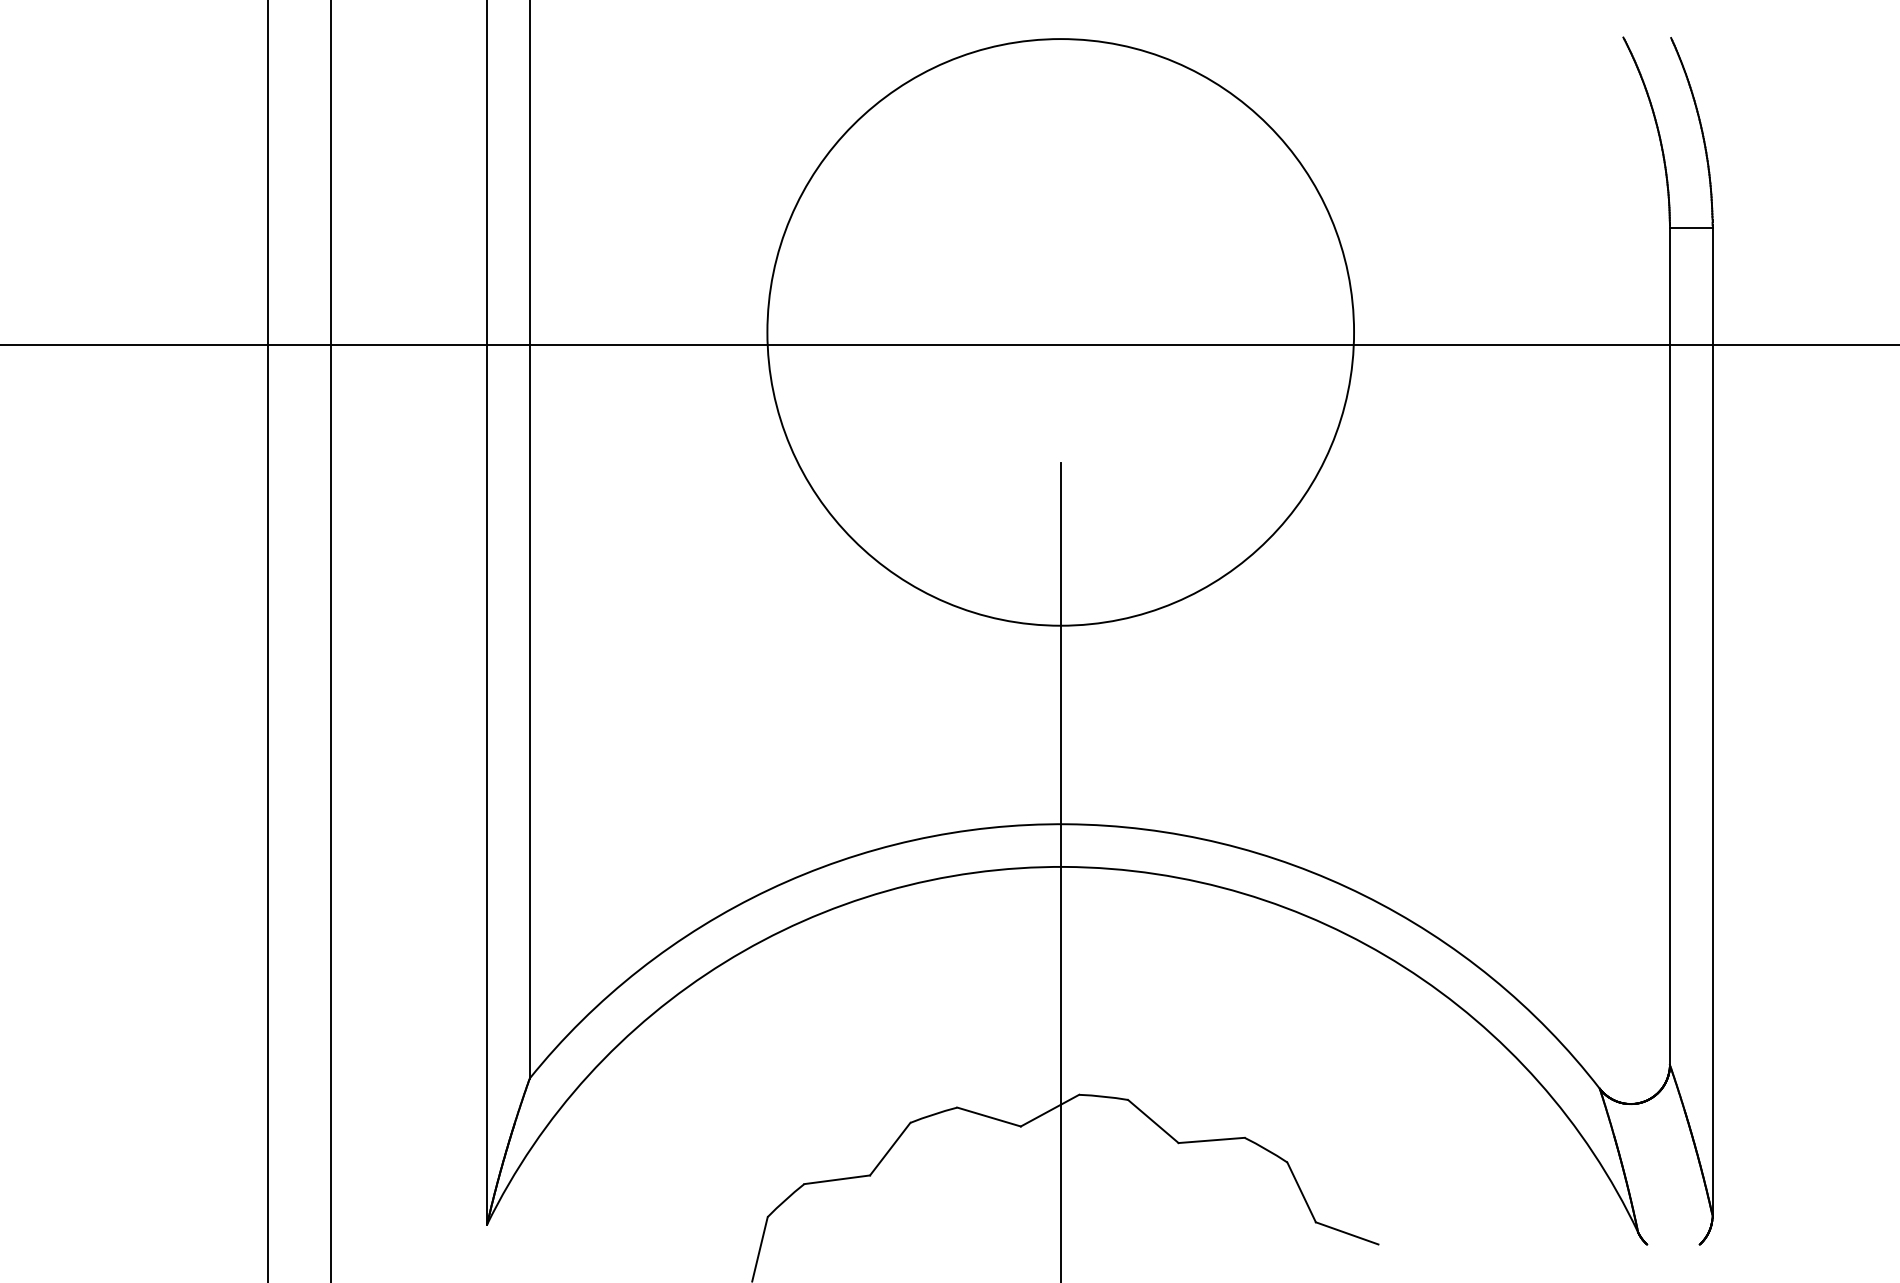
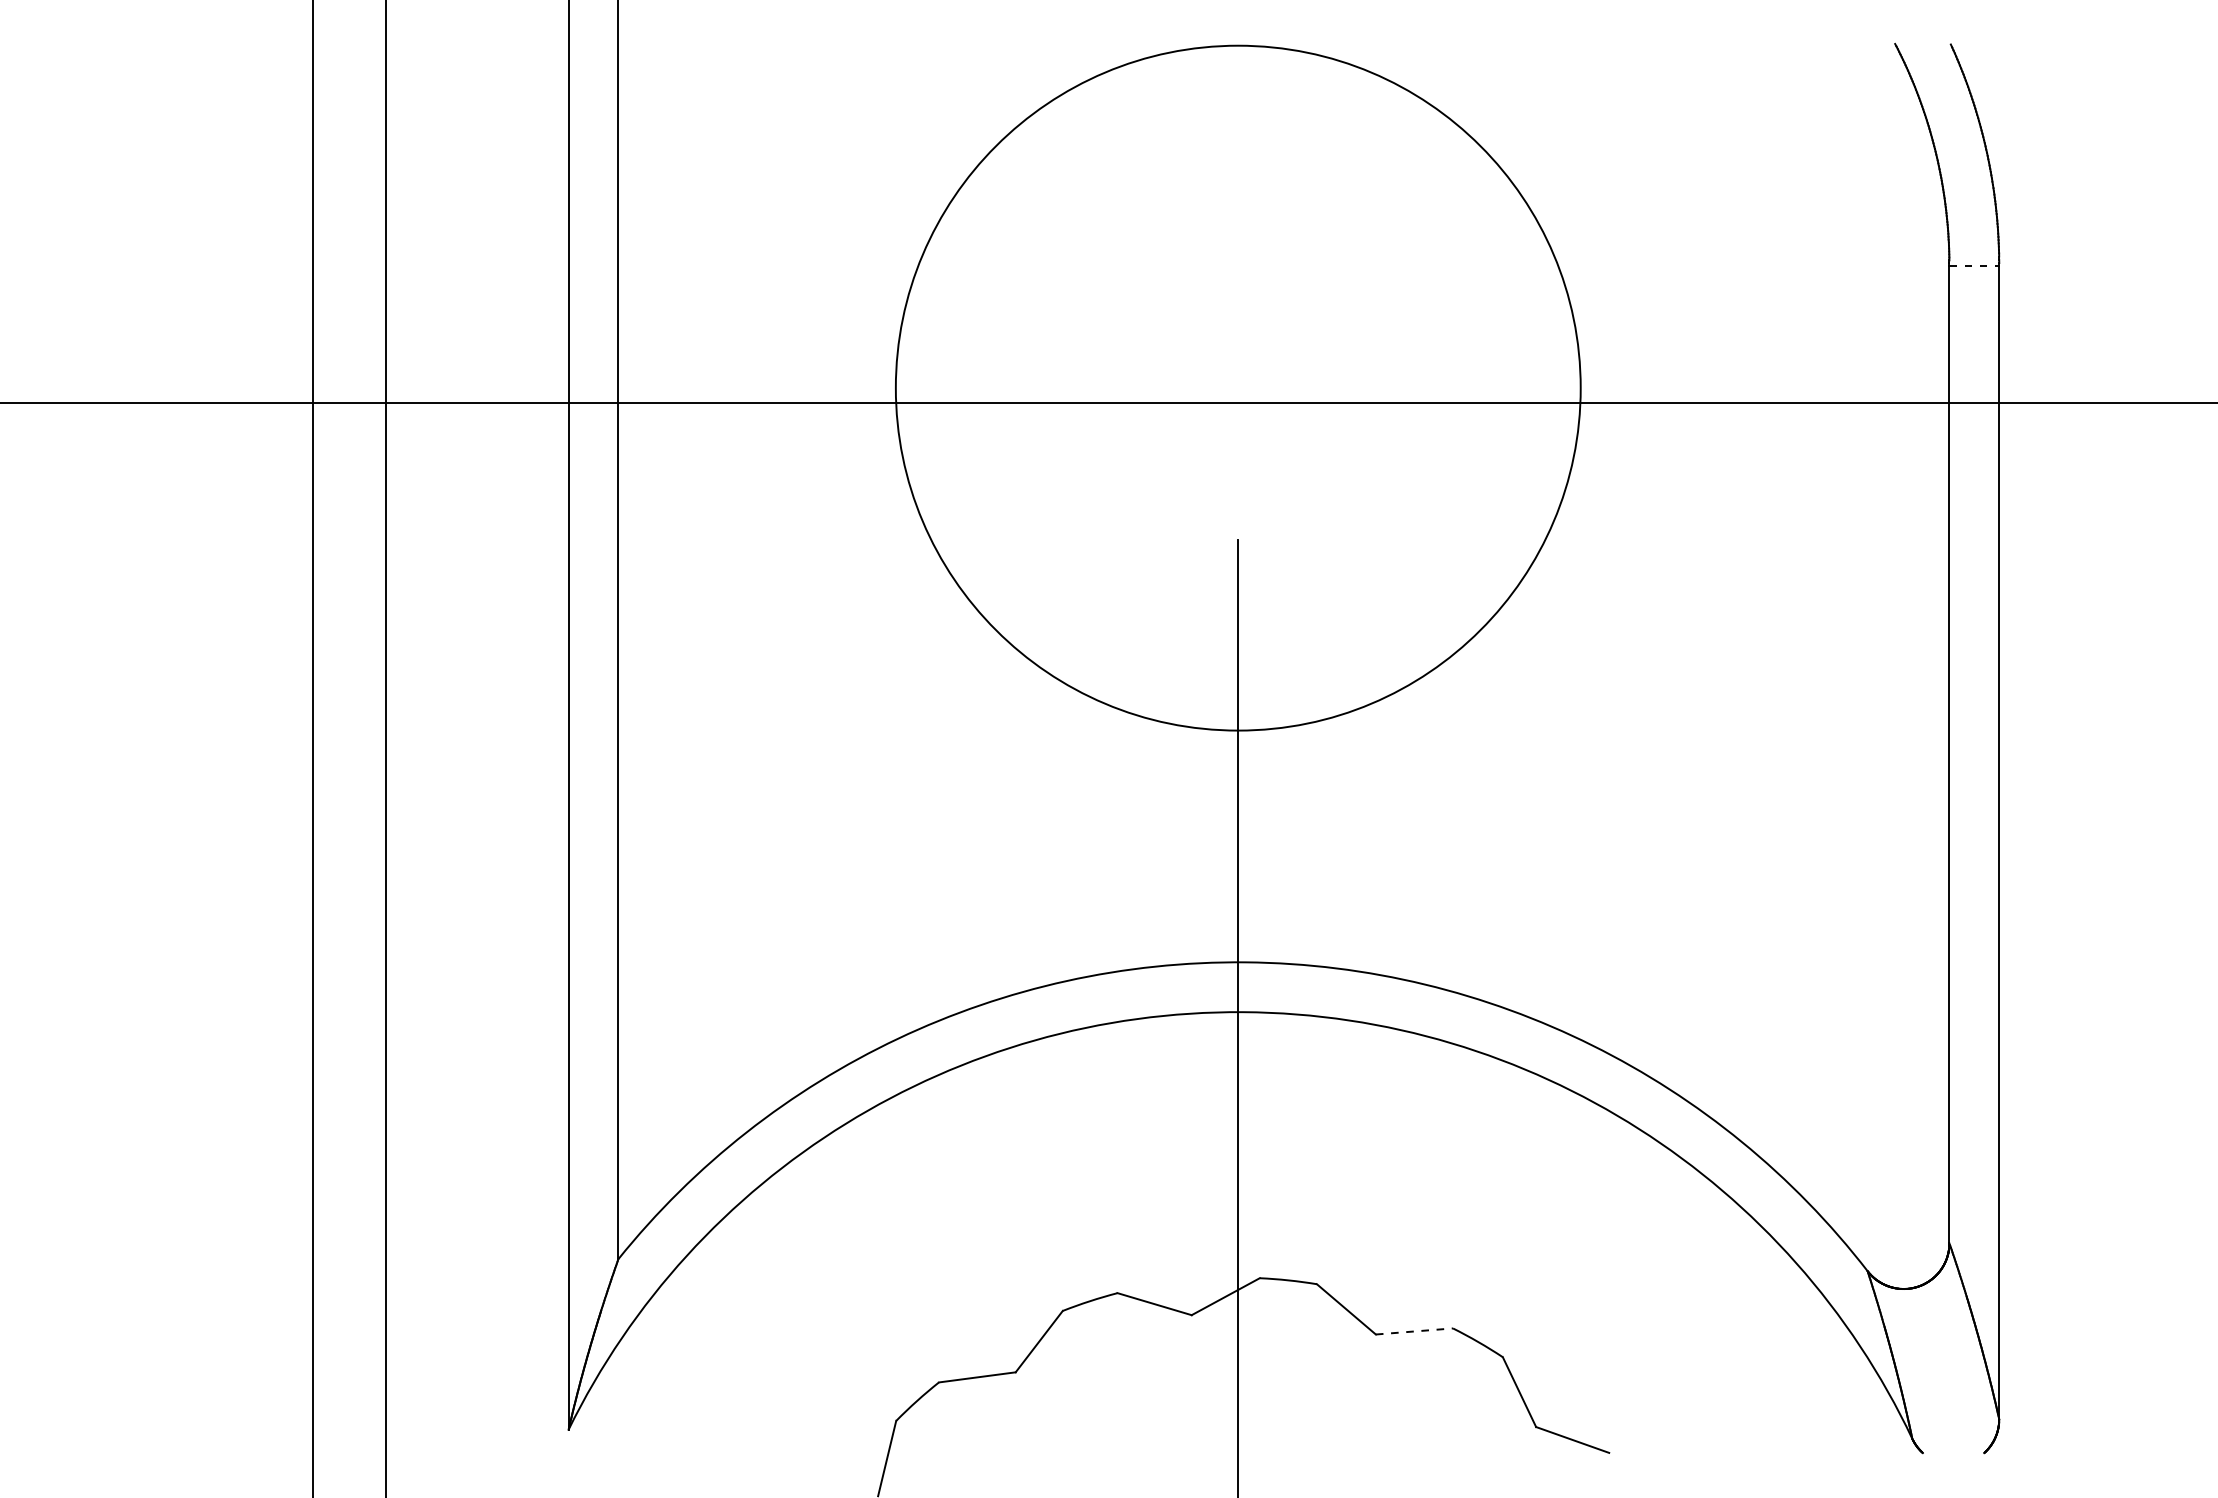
line: (1691, 228) -> (1974, 266), solid -> dashed
line: (1211, 1140) -> (1414, 1331), solid -> dashed

